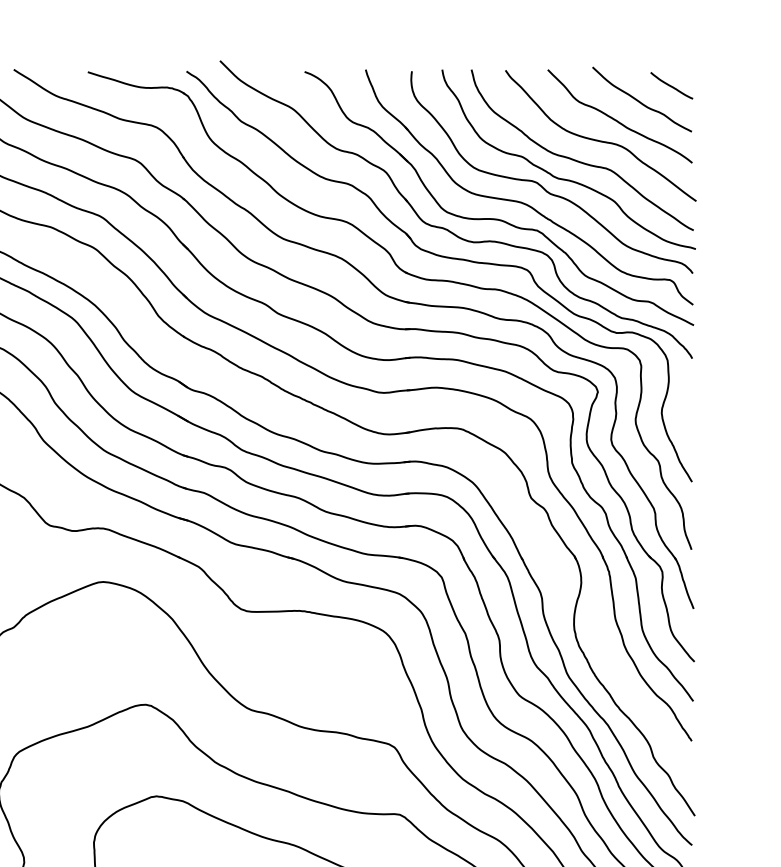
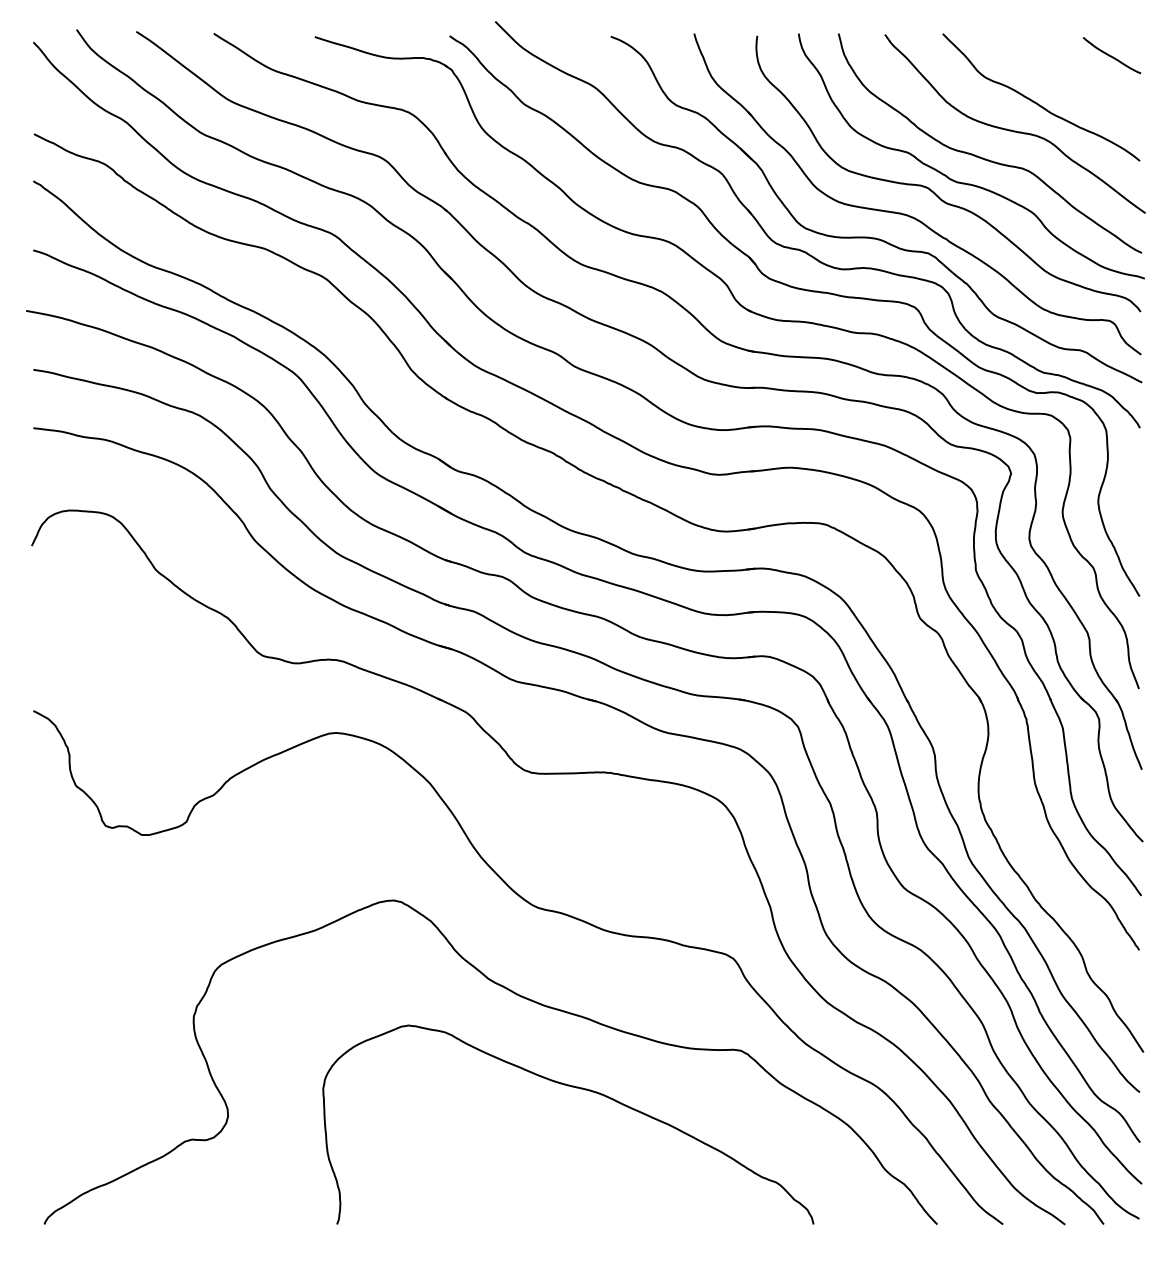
curve: (640, 101) -> (1069, 77), removed

